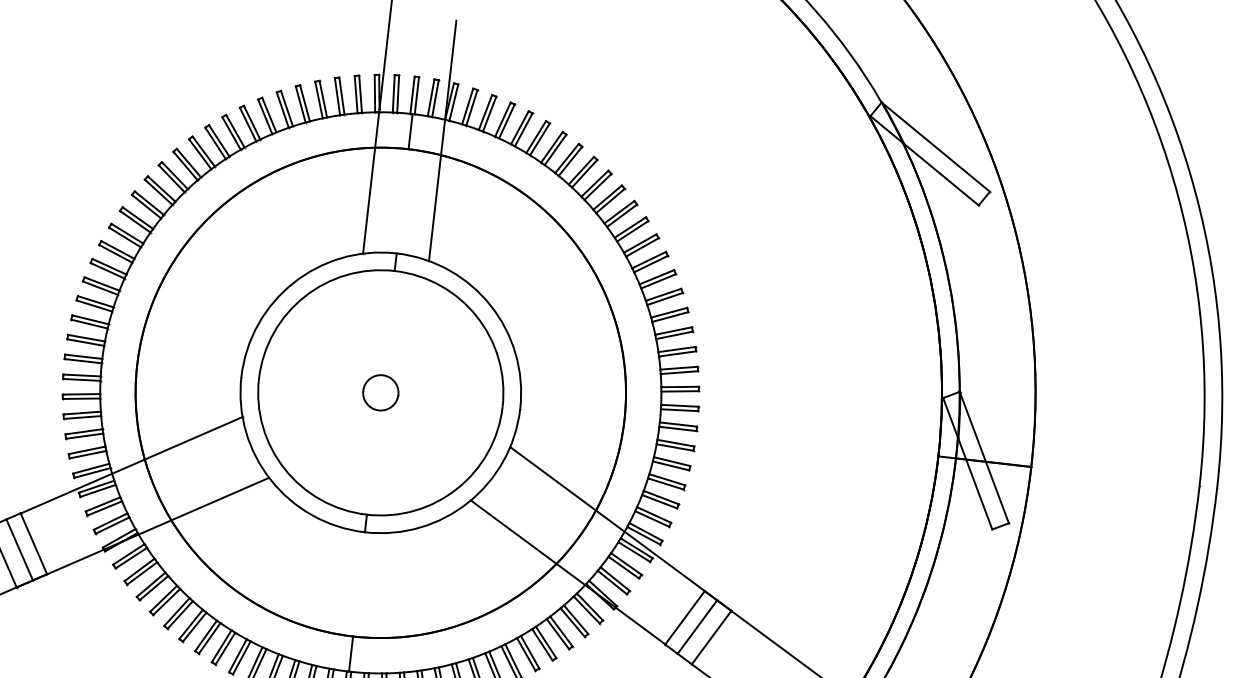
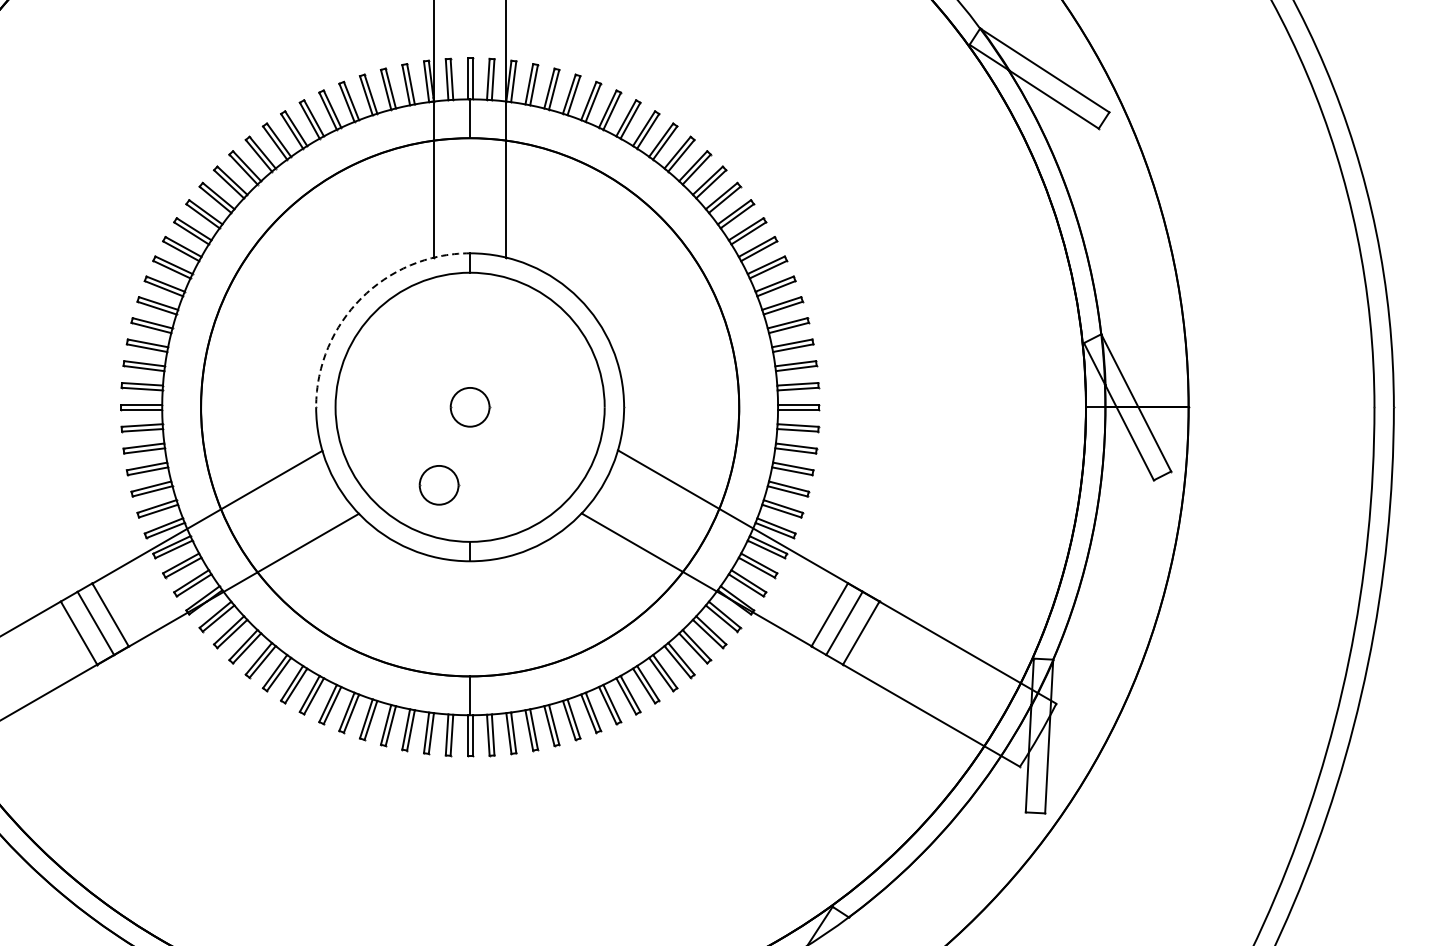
arc: (293, 283) -> (361, 298), solid -> dashed
part: (345, 460) -> (439, 485), added

